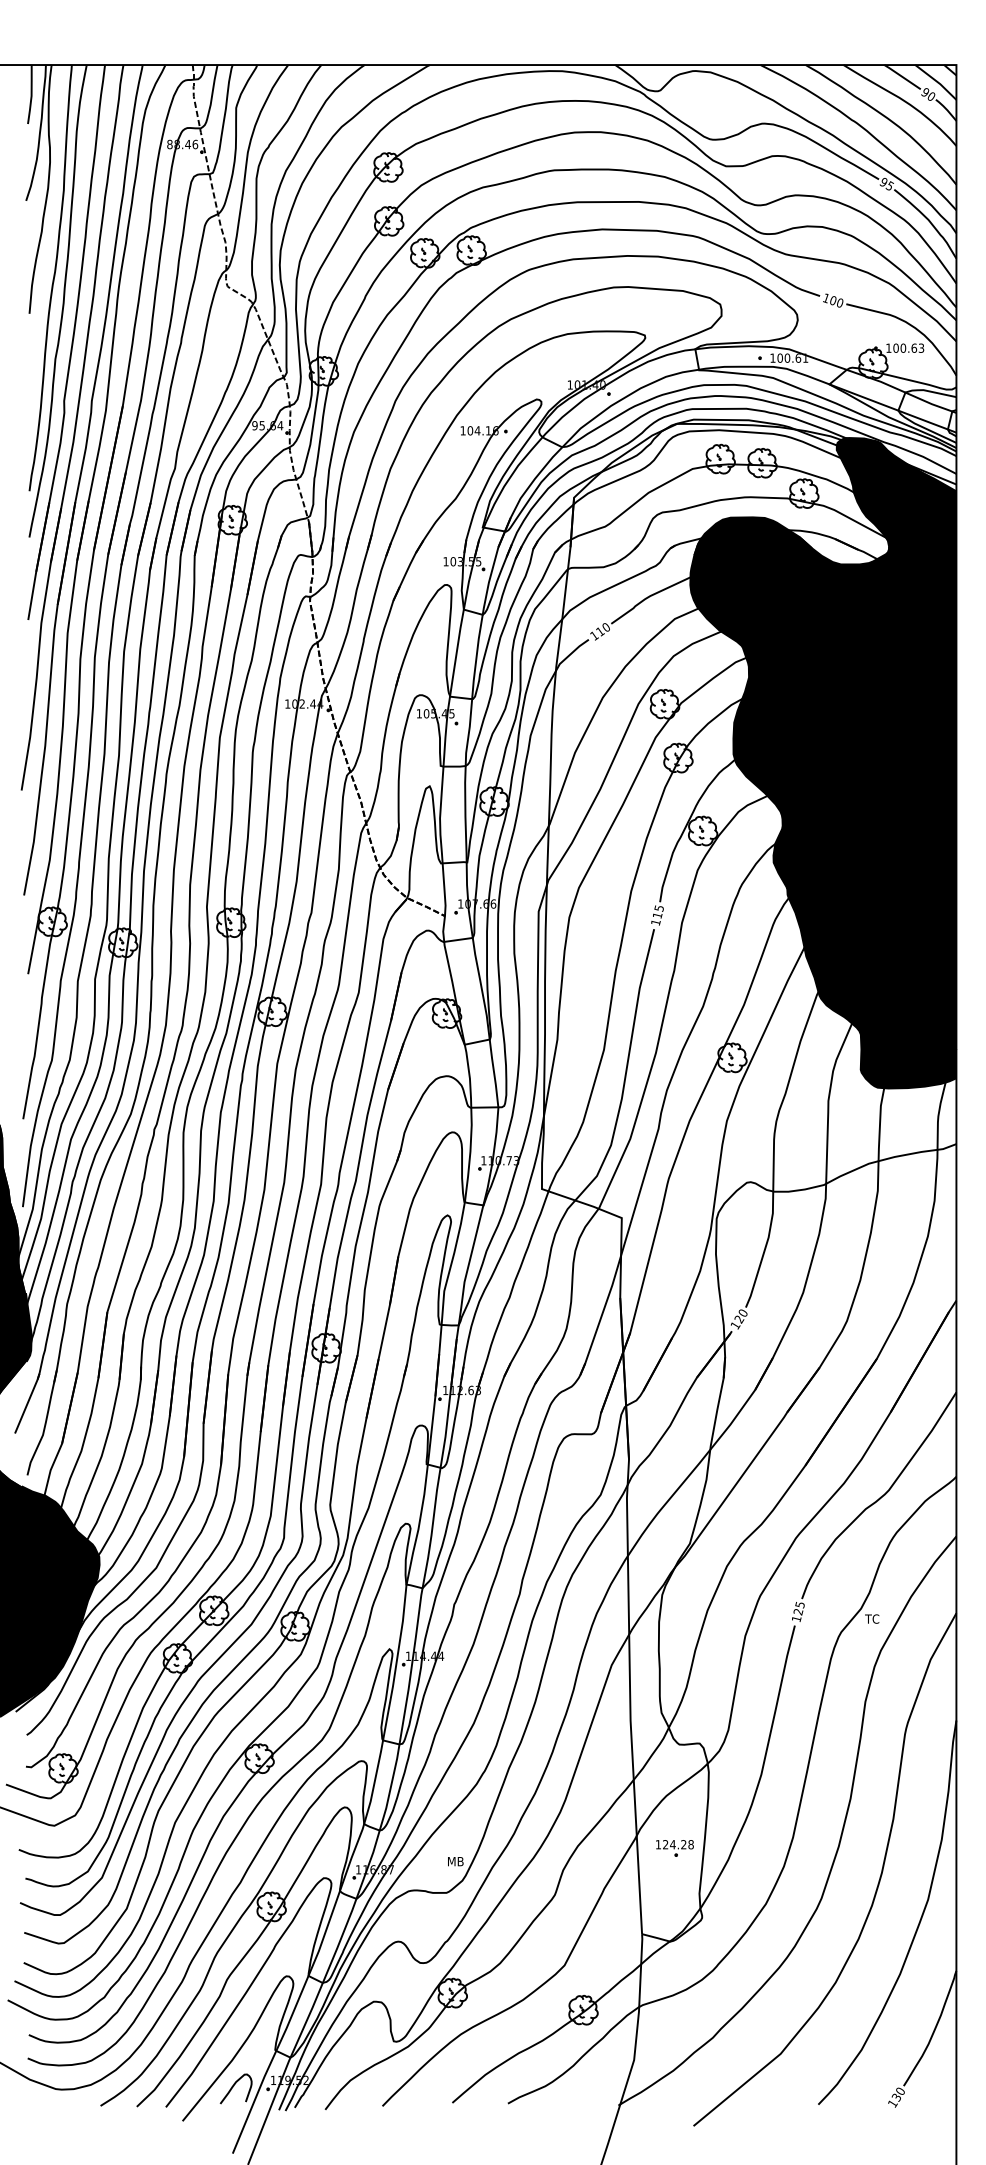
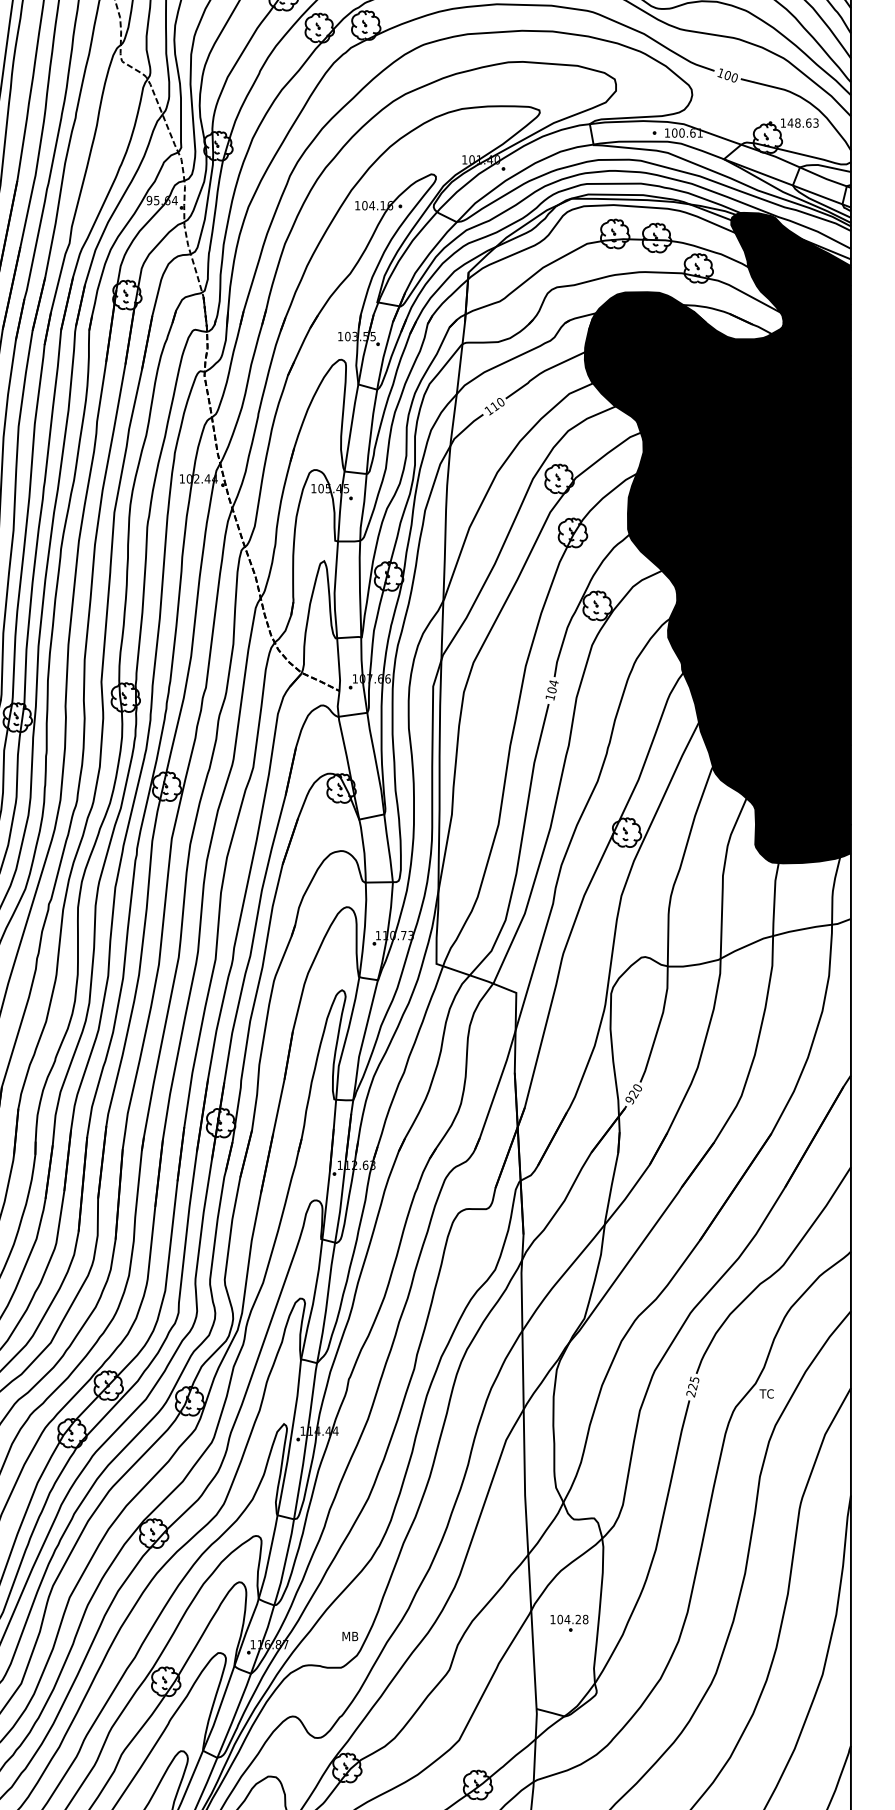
text: (899, 347) -> (794, 122), 100.63 -> 148.63
text: (658, 911) -> (553, 686), 115 -> 104
text: (735, 1325) -> (630, 1100), 120 -> 920
text: (795, 1619) -> (690, 1394), 125 -> 225
text: (665, 1844) -> (560, 1619), 124.28 -> 104.28

